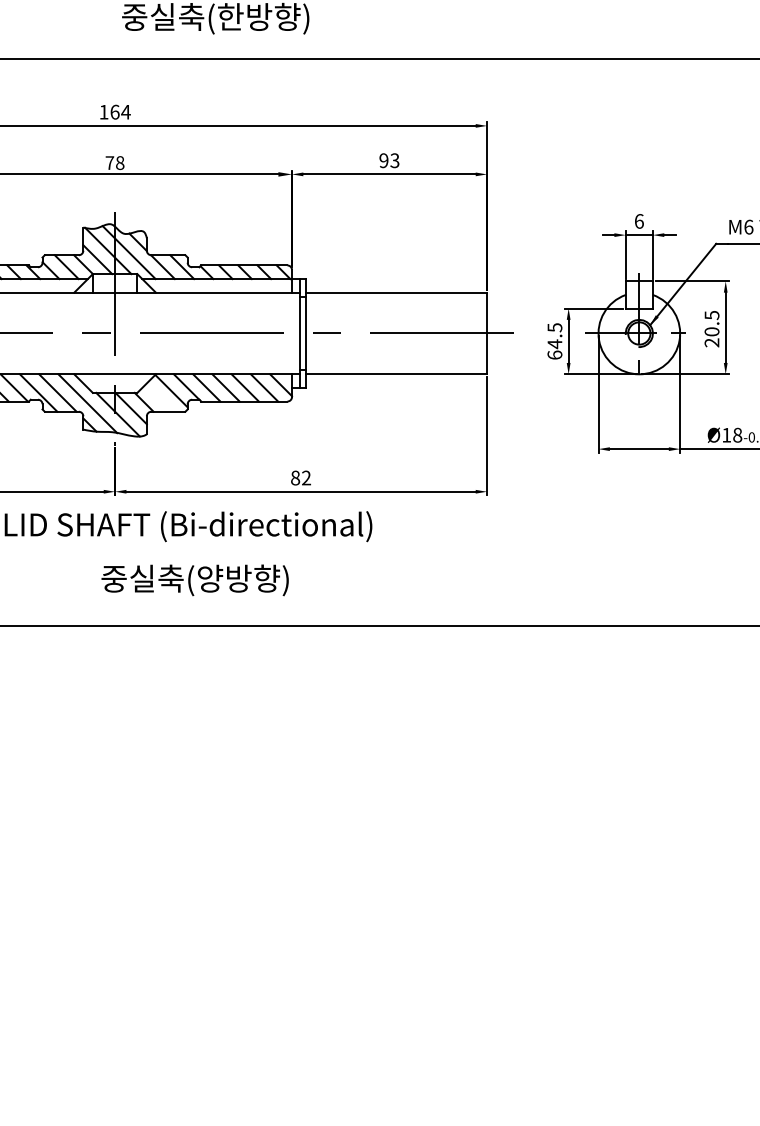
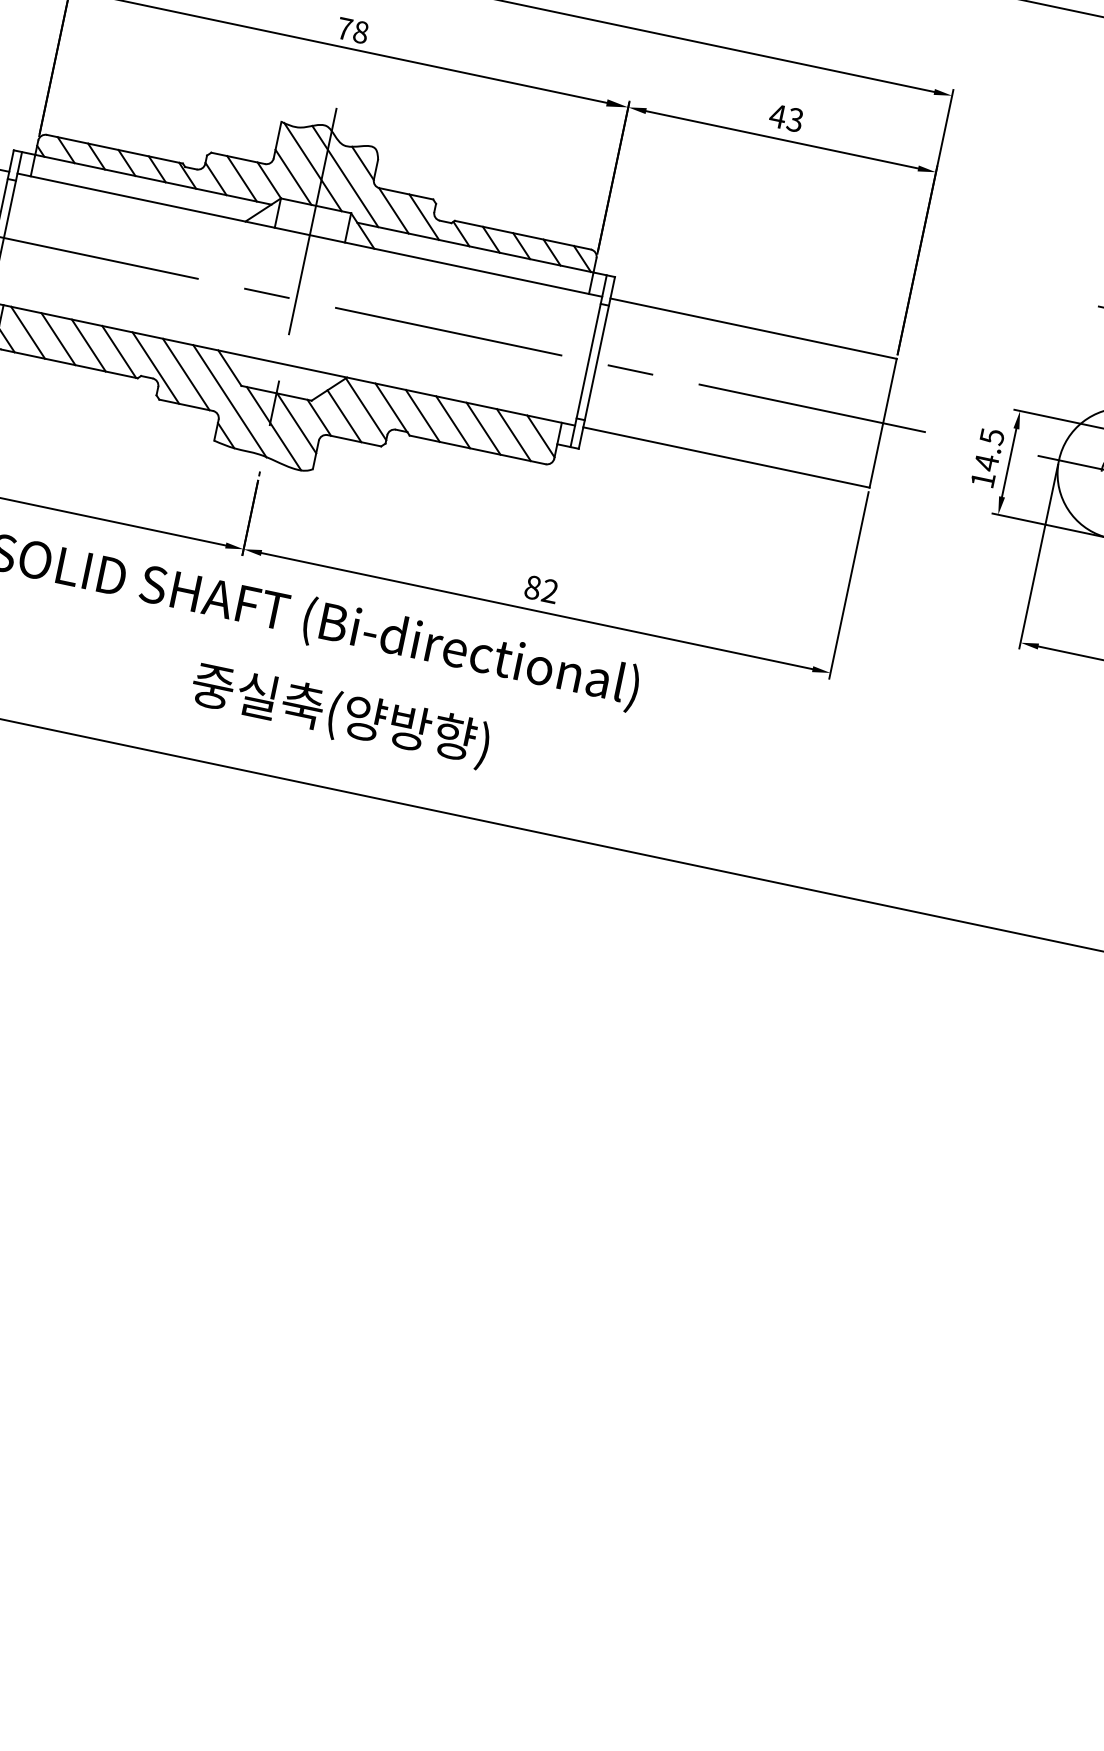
text: (383, 160) -> (777, 115), 93 -> 43
text: (554, 354) -> (982, 478), 64.5 -> 14.5
line: (158, 397) -> (343, 414), added

